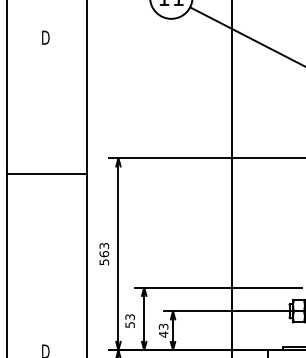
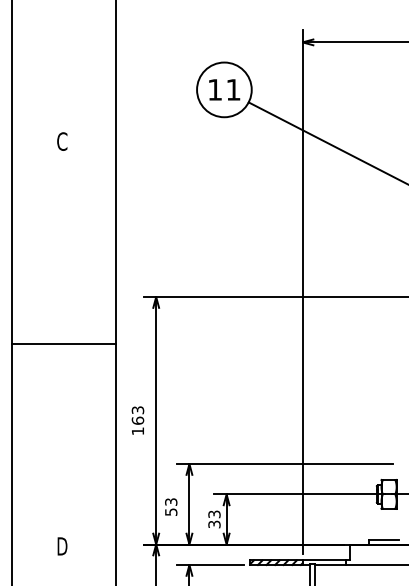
text: (45, 37) -> (62, 141), D -> C
line: (46, 174) -> (63, 344), moved
text: (104, 262) -> (138, 431), 563 -> 163
text: (163, 334) -> (214, 524), 43 -> 33

